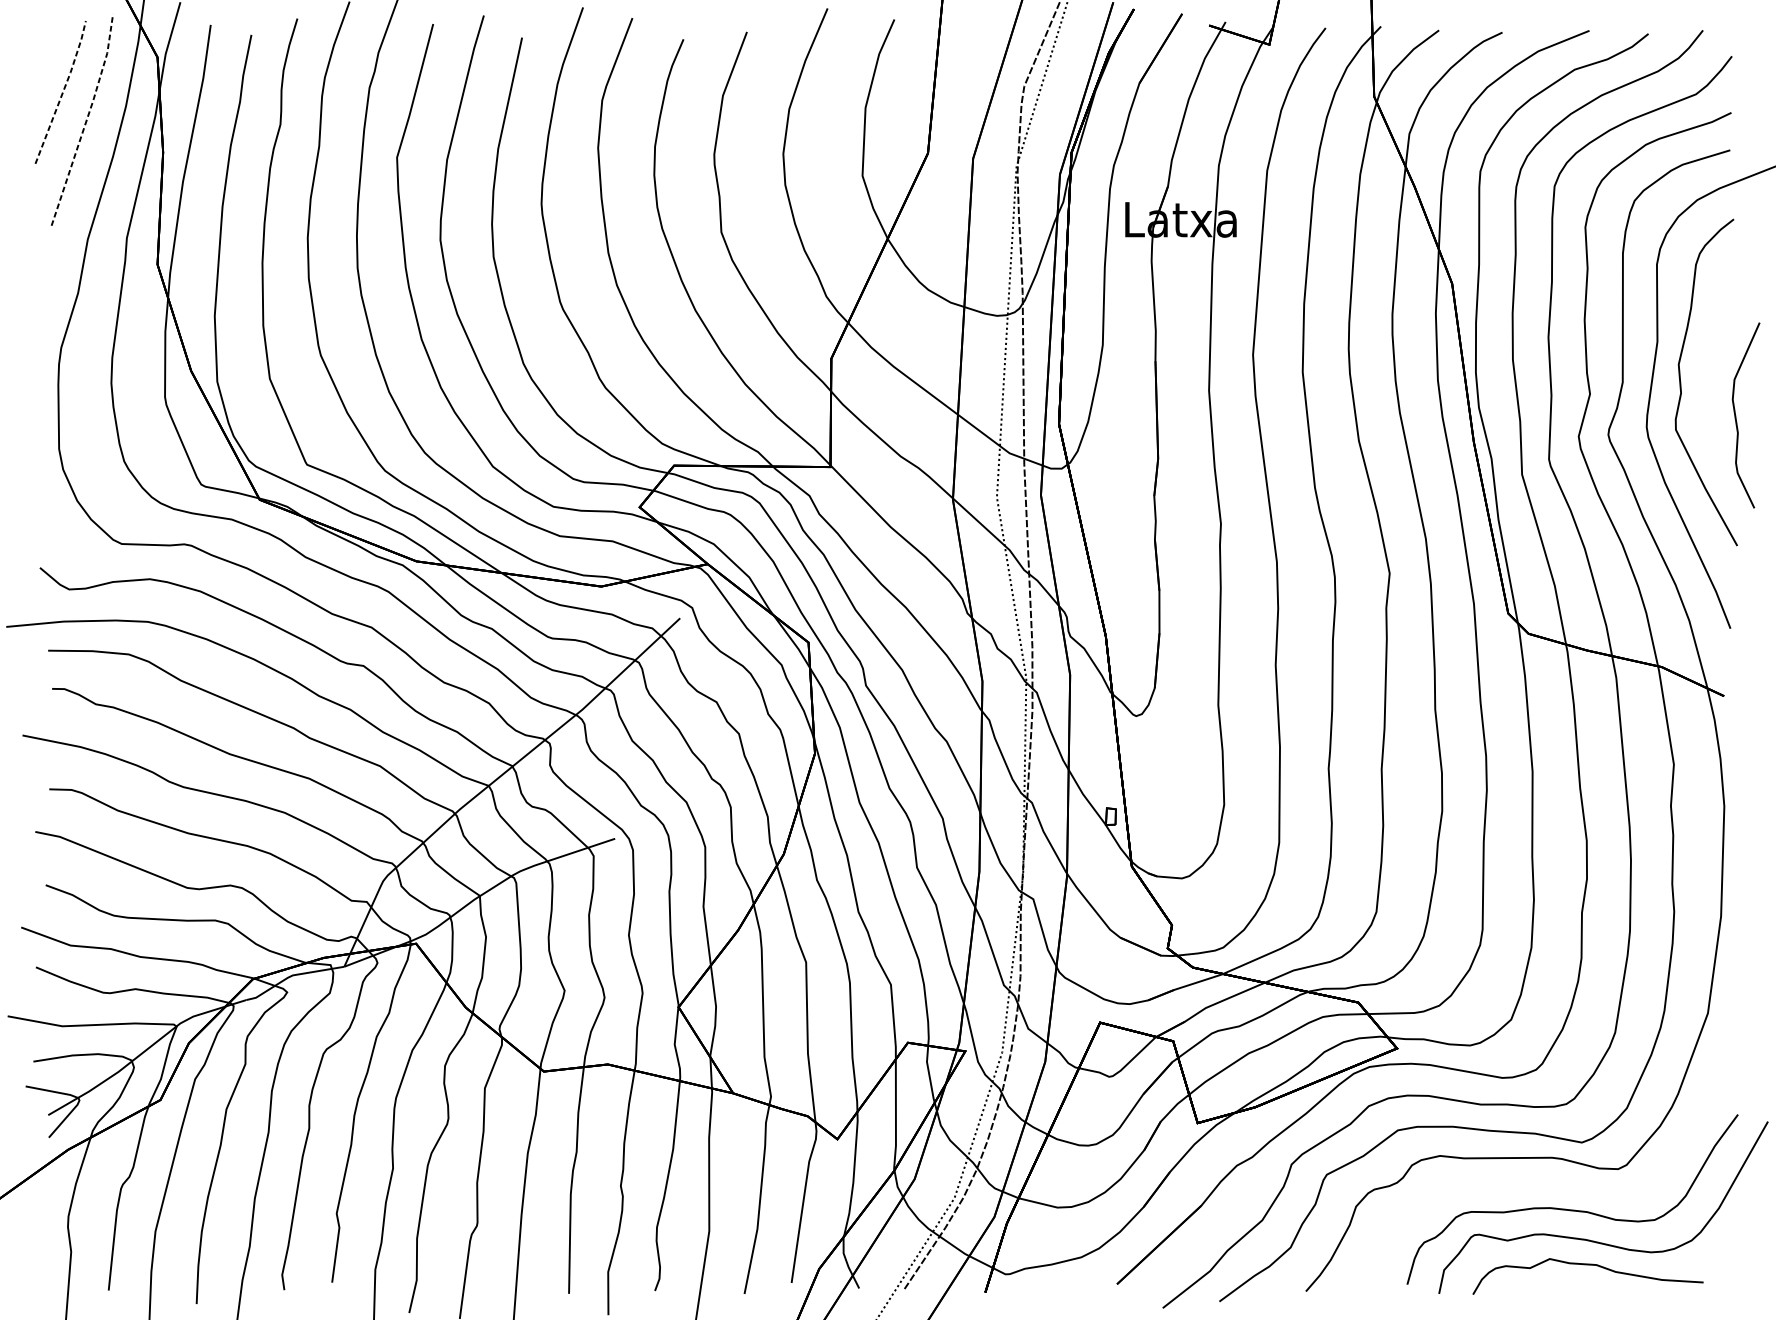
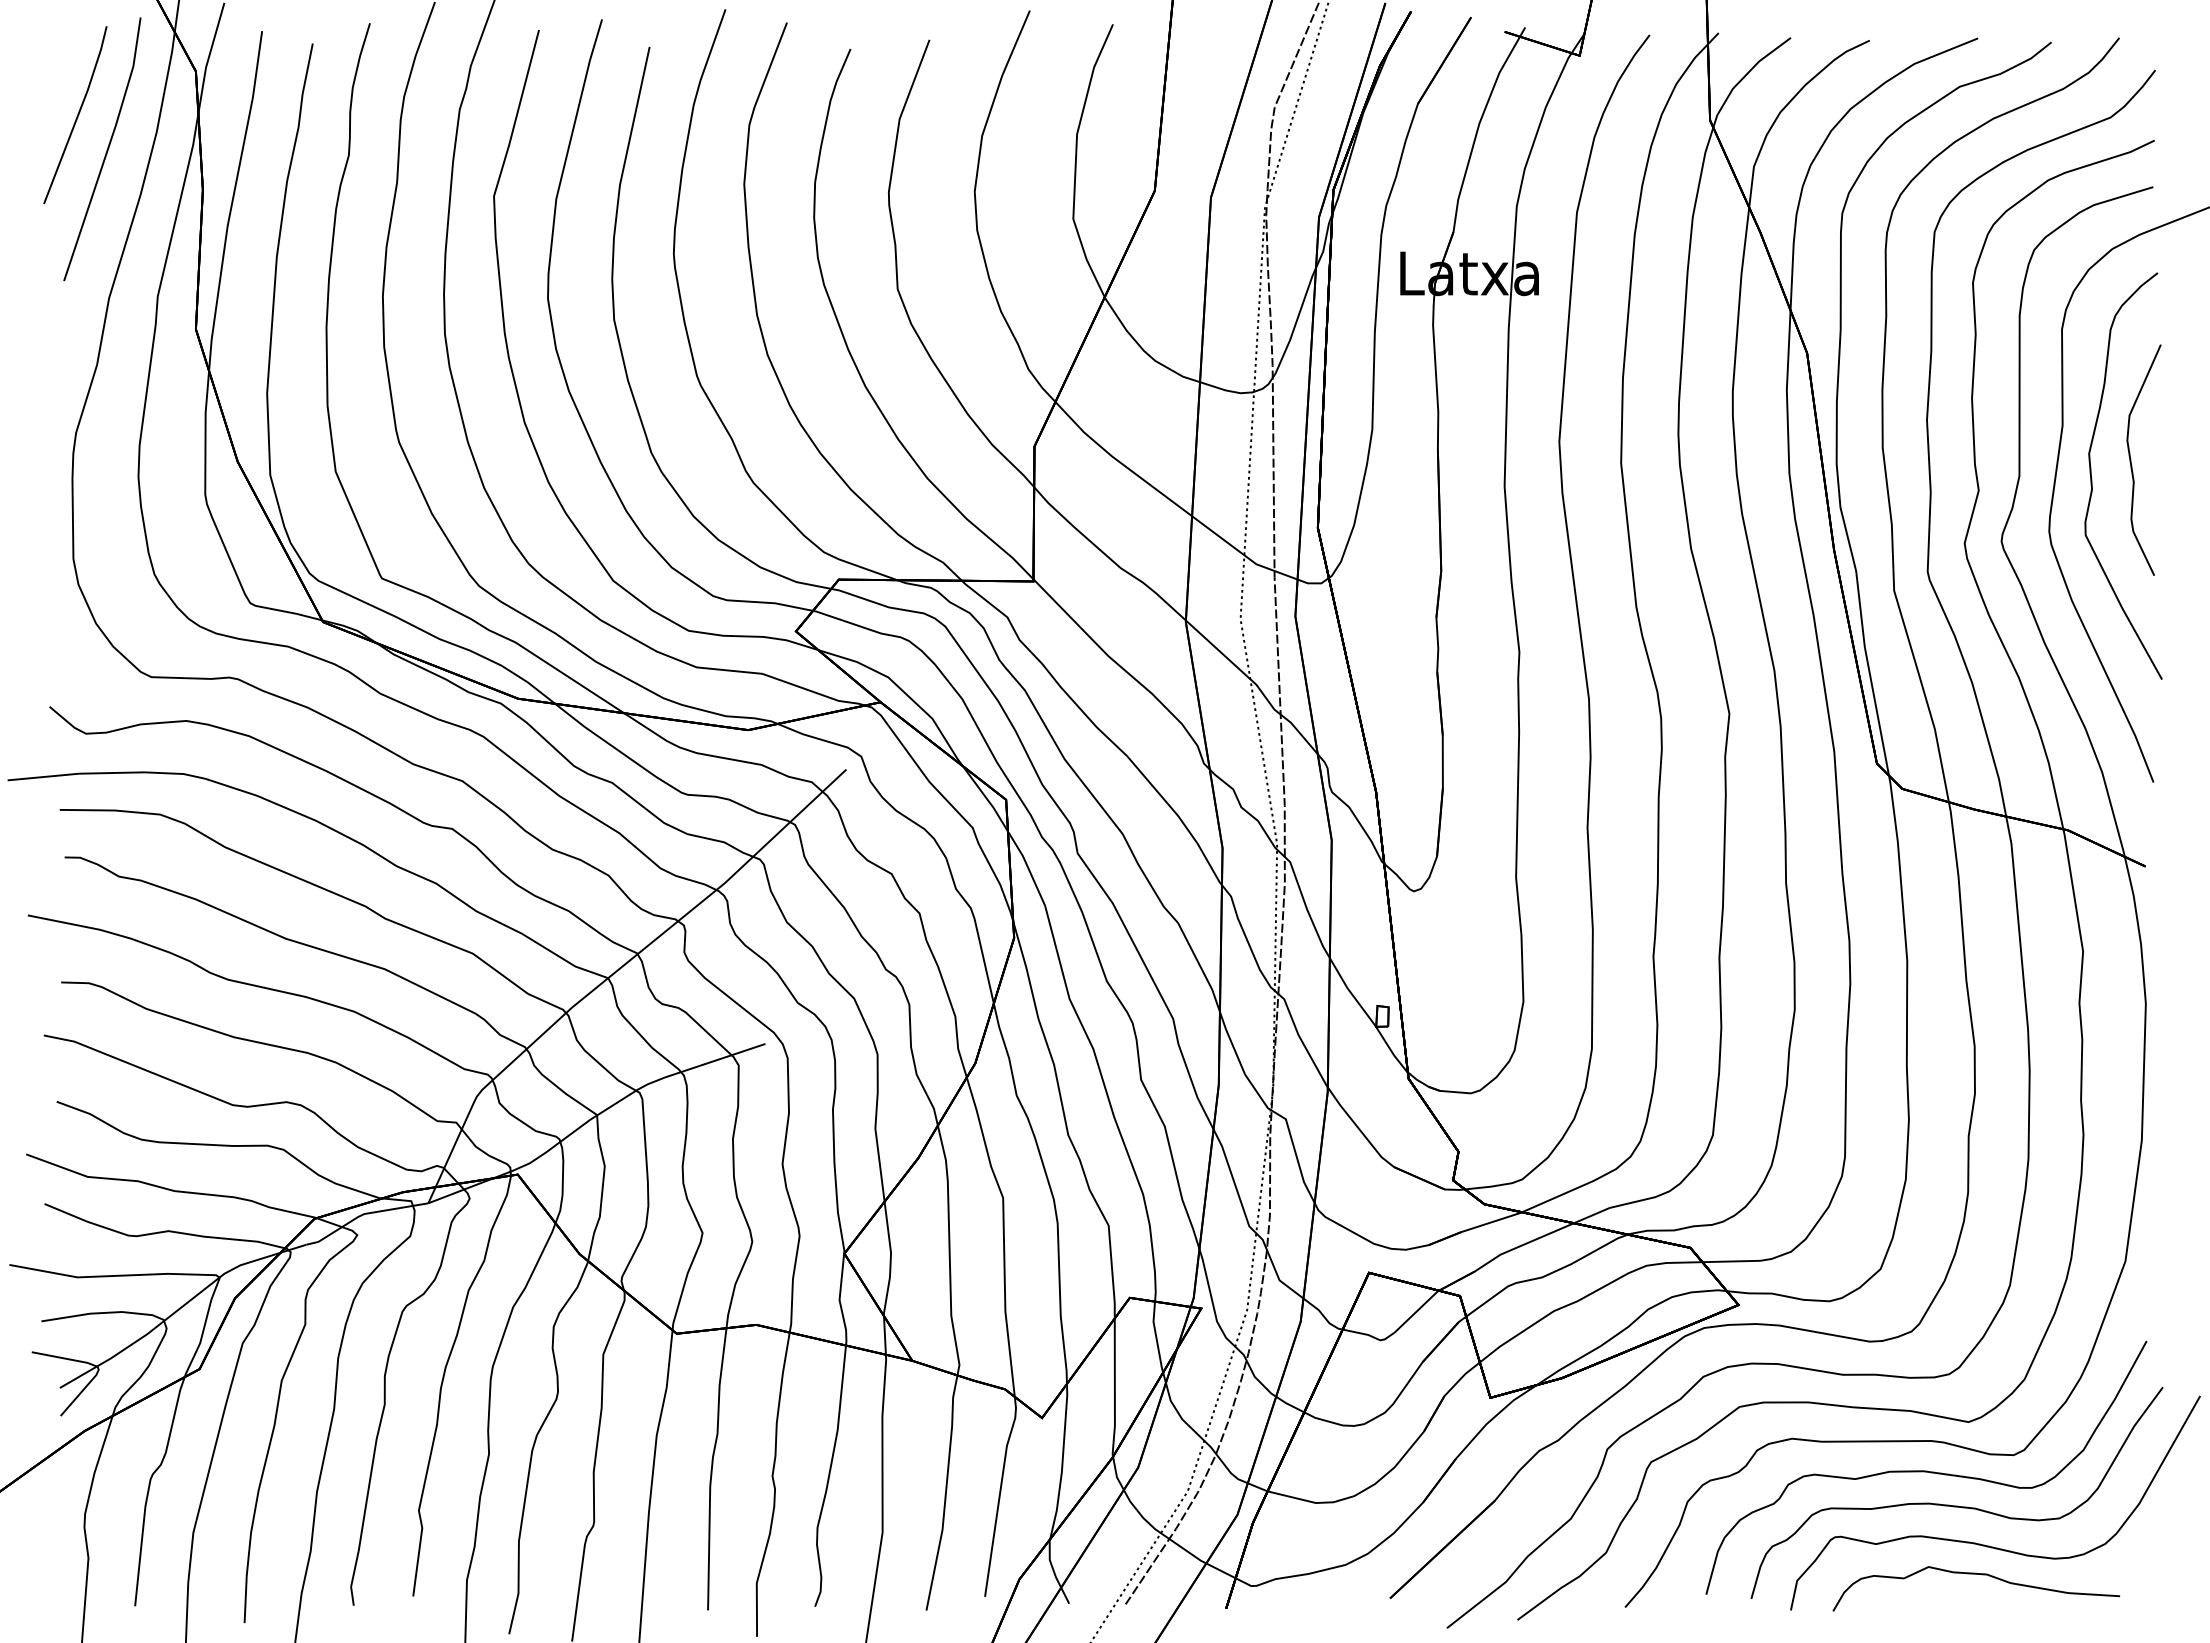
line: (63, 91) -> (78, 114), dashed -> solid
line: (86, 120) -> (107, 149), dashed -> solid
curve: (1736, 414) -> (2131, 459), moved
curve: (1548, 1181) -> (1926, 1470), added

